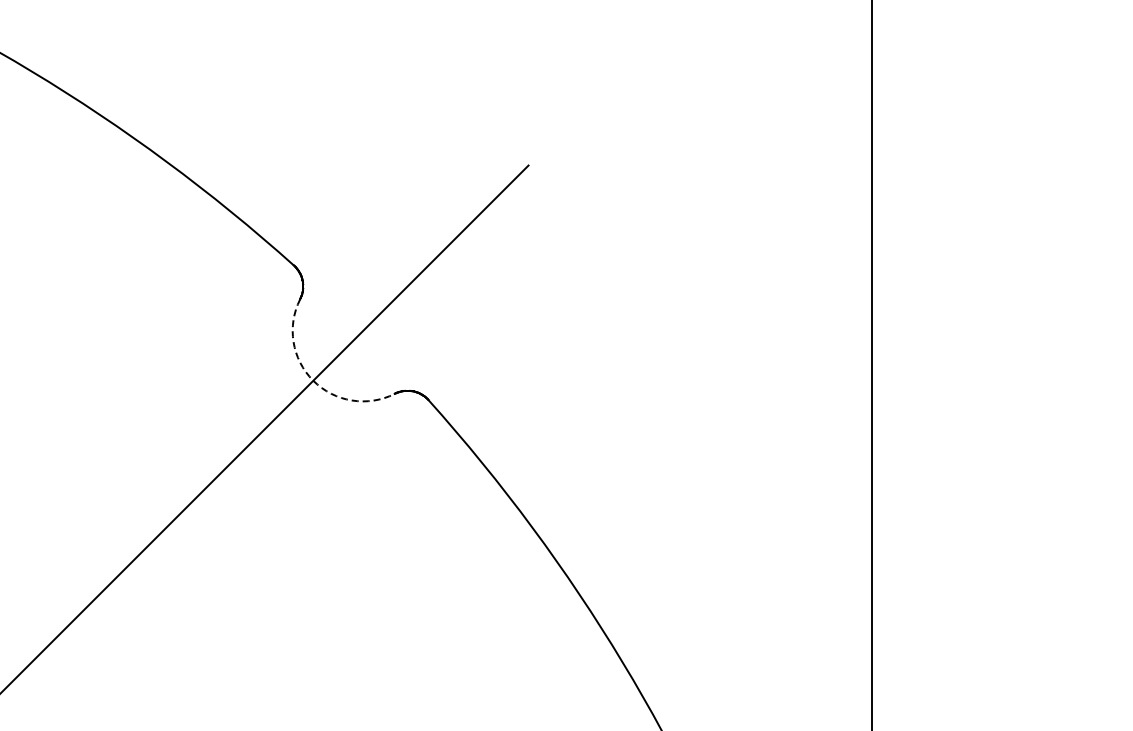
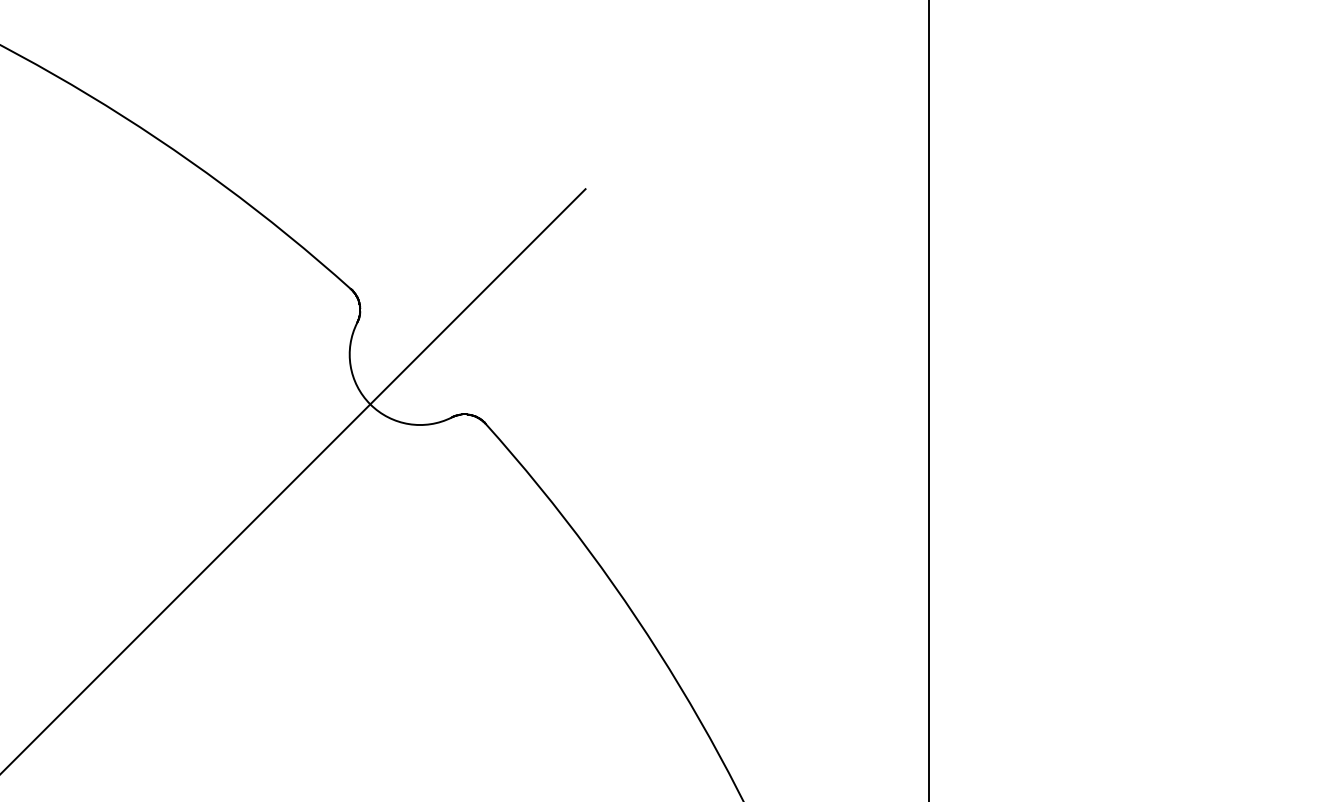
arc: (313, 380) -> (370, 404), dashed -> solid

